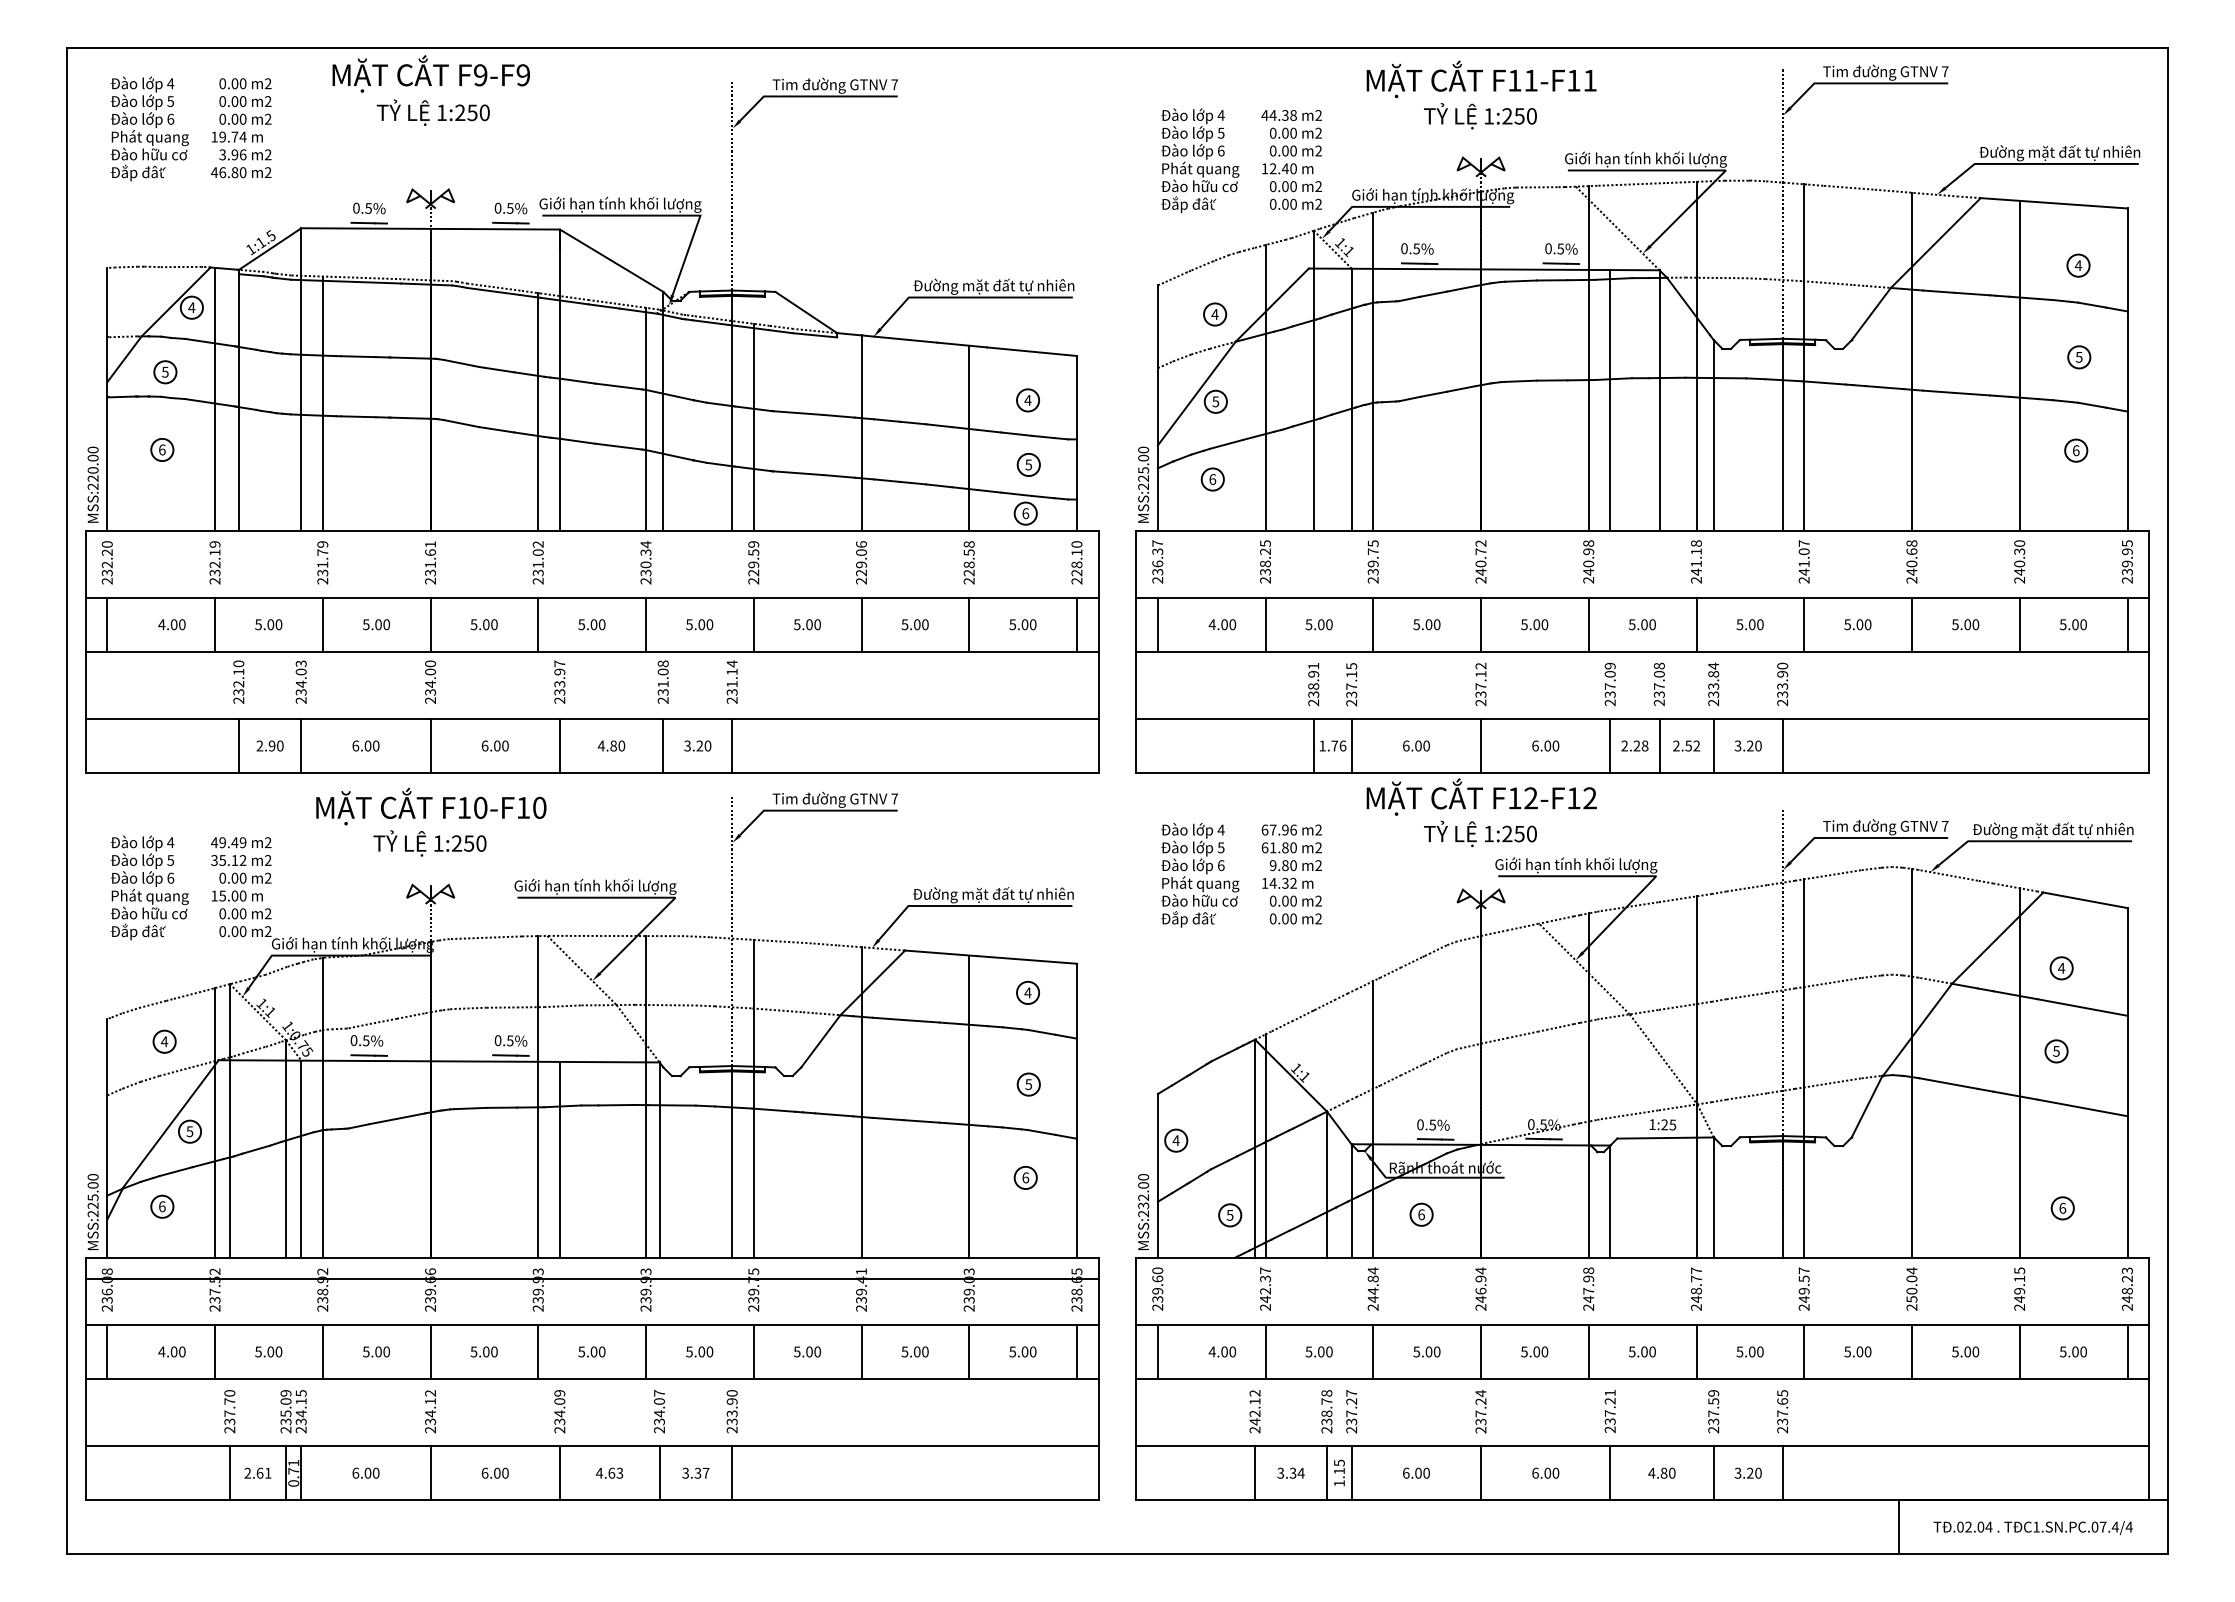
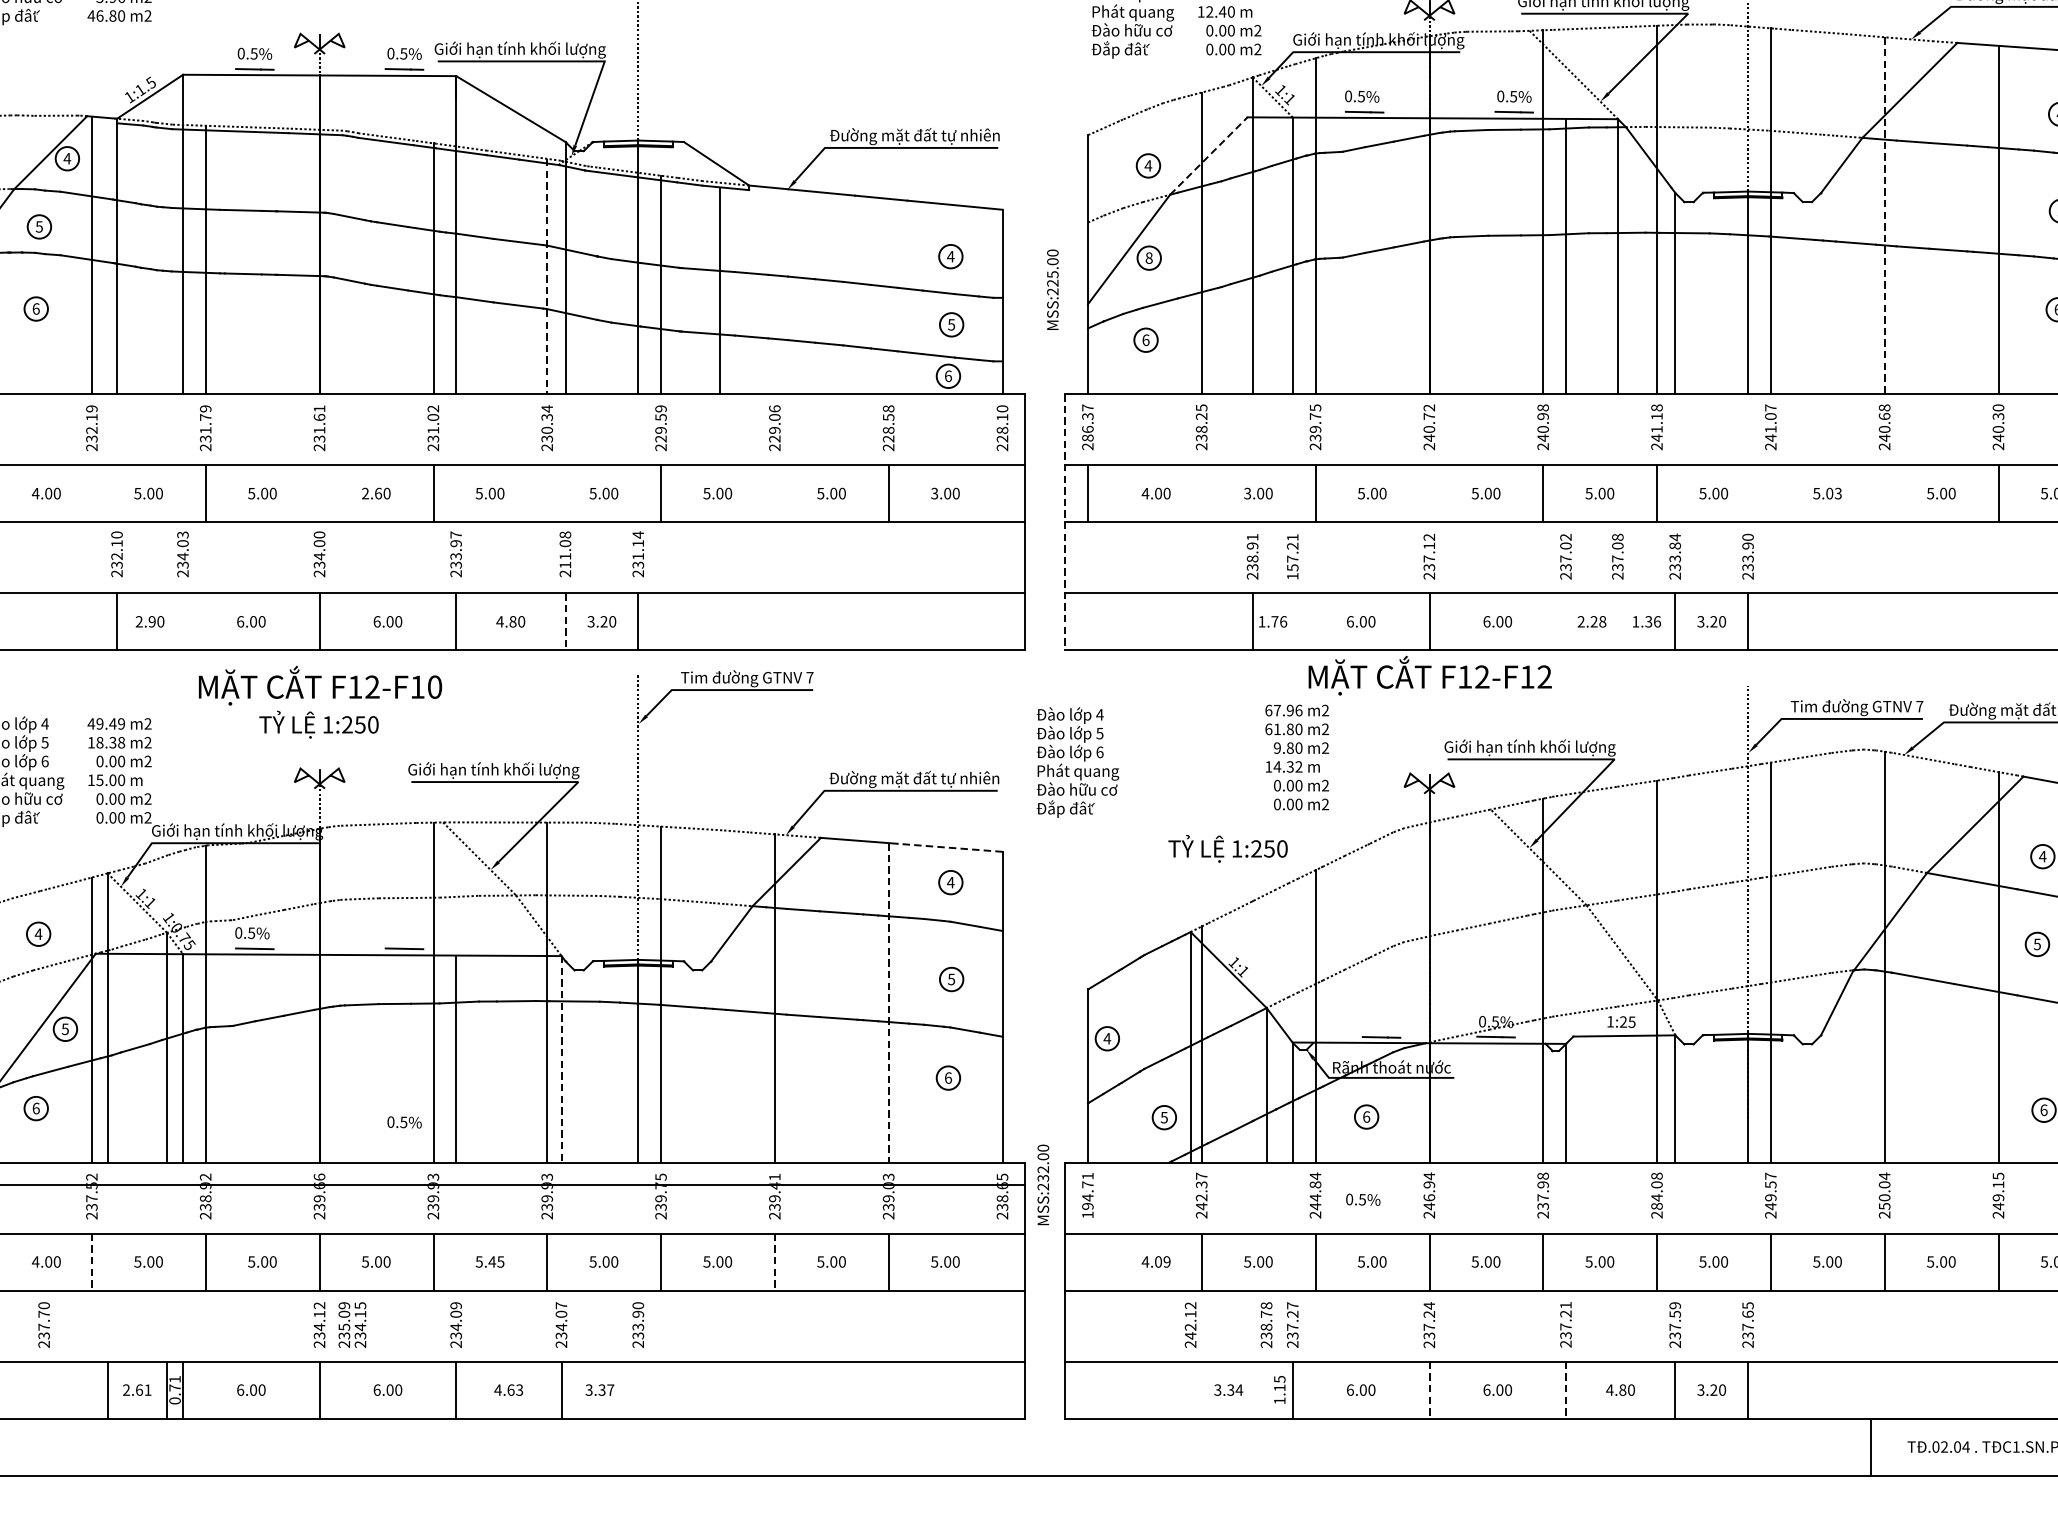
line: (1272, 305) -> (1209, 156), solid -> dashed
line: (1912, 361) -> (1885, 215), solid -> dashed
text: (1215, 401) -> (1148, 257), 5 -> 8
line: (646, 419) -> (547, 276), solid -> dashed
line: (861, 432) -> (719, 290), moved
line: (969, 437) -> (888, 295), removed
text: (1143, 484) -> (1052, 289), moved
text: (1157, 571) -> (1087, 437), 236.37 -> 286.37
line: (215, 624) -> (92, 493), removed
line: (430, 624) -> (319, 493), removed
text: (479, 624) -> (371, 493), 5.00 -> 2.60
line: (646, 624) -> (547, 493), removed
line: (861, 624) -> (774, 493), removed
text: (1012, 624) -> (934, 493), 5.00 -> 3.00
line: (1077, 624) -> (1003, 493), removed
line: (1265, 624) -> (1201, 493), removed
text: (1309, 624) -> (1248, 493), 5.00 -> 3.00
line: (1481, 624) -> (1429, 493), removed
line: (1804, 624) -> (1771, 493), removed
text: (1867, 624) -> (1837, 493), 5.00 -> 5.03
line: (1912, 624) -> (1885, 493), removed
line: (1136, 652) -> (1065, 522), solid -> dashed
text: (1610, 665) -> (1566, 536), 237.09 -> 237.02
text: (1351, 684) -> (1292, 556), 237.15 -> 157.21
text: (662, 692) -> (564, 565), 231.08 -> 211.08
line: (301, 745) -> (183, 621), removed
line: (1351, 745) -> (1292, 621), removed
line: (1610, 745) -> (1566, 621), removed
line: (1659, 745) -> (1617, 621), removed
text: (1686, 745) -> (1646, 621), 2.52 -> 1.36
line: (663, 746) -> (565, 622), solid -> dashed
text: (480, 807) -> (372, 686), F10-F10 -> F12-F10
text: (1480, 833) -> (1228, 848), moved
text: (228, 860) -> (106, 742), 35.12 -> 18.38
text: (1291, 874) -> (1296, 757), moved
text: (1200, 875) -> (1078, 762), moved
line: (1027, 959) -> (950, 847), solid -> dashed
text: (510, 1040) -> (404, 1122), moved
line: (969, 1107) -> (888, 1003), solid -> dashed
text: (1433, 1124) -> (1363, 1199), moved
line: (659, 1160) -> (561, 1059), solid -> dashed
text: (1143, 1211) -> (1043, 1184), moved
text: (1696, 1285) -> (1657, 1191), 248.77 -> 284.08
text: (1157, 1288) -> (1087, 1194), 239.60 -> 194.71
text: (1588, 1299) -> (1542, 1206), 247.98 -> 237.98
text: (597, 1351) -> (495, 1261), 5.00 -> 5.45
text: (1232, 1351) -> (1166, 1261), 4.00 -> 4.09
line: (215, 1352) -> (92, 1262), solid -> dashed
line: (861, 1352) -> (774, 1262), solid -> dashed
line: (1077, 1352) -> (1003, 1262), removed
line: (1157, 1352) -> (1087, 1262), removed
text: (229, 1411) -> (43, 1324), moved
text: (293, 1411) -> (352, 1324), moved
line: (732, 1473) -> (638, 1390), removed
line: (1255, 1473) -> (1191, 1390), removed
line: (1327, 1473) -> (1267, 1390), removed
line: (1481, 1473) -> (1429, 1390), solid -> dashed
line: (1610, 1473) -> (1566, 1390), solid -> dashed

